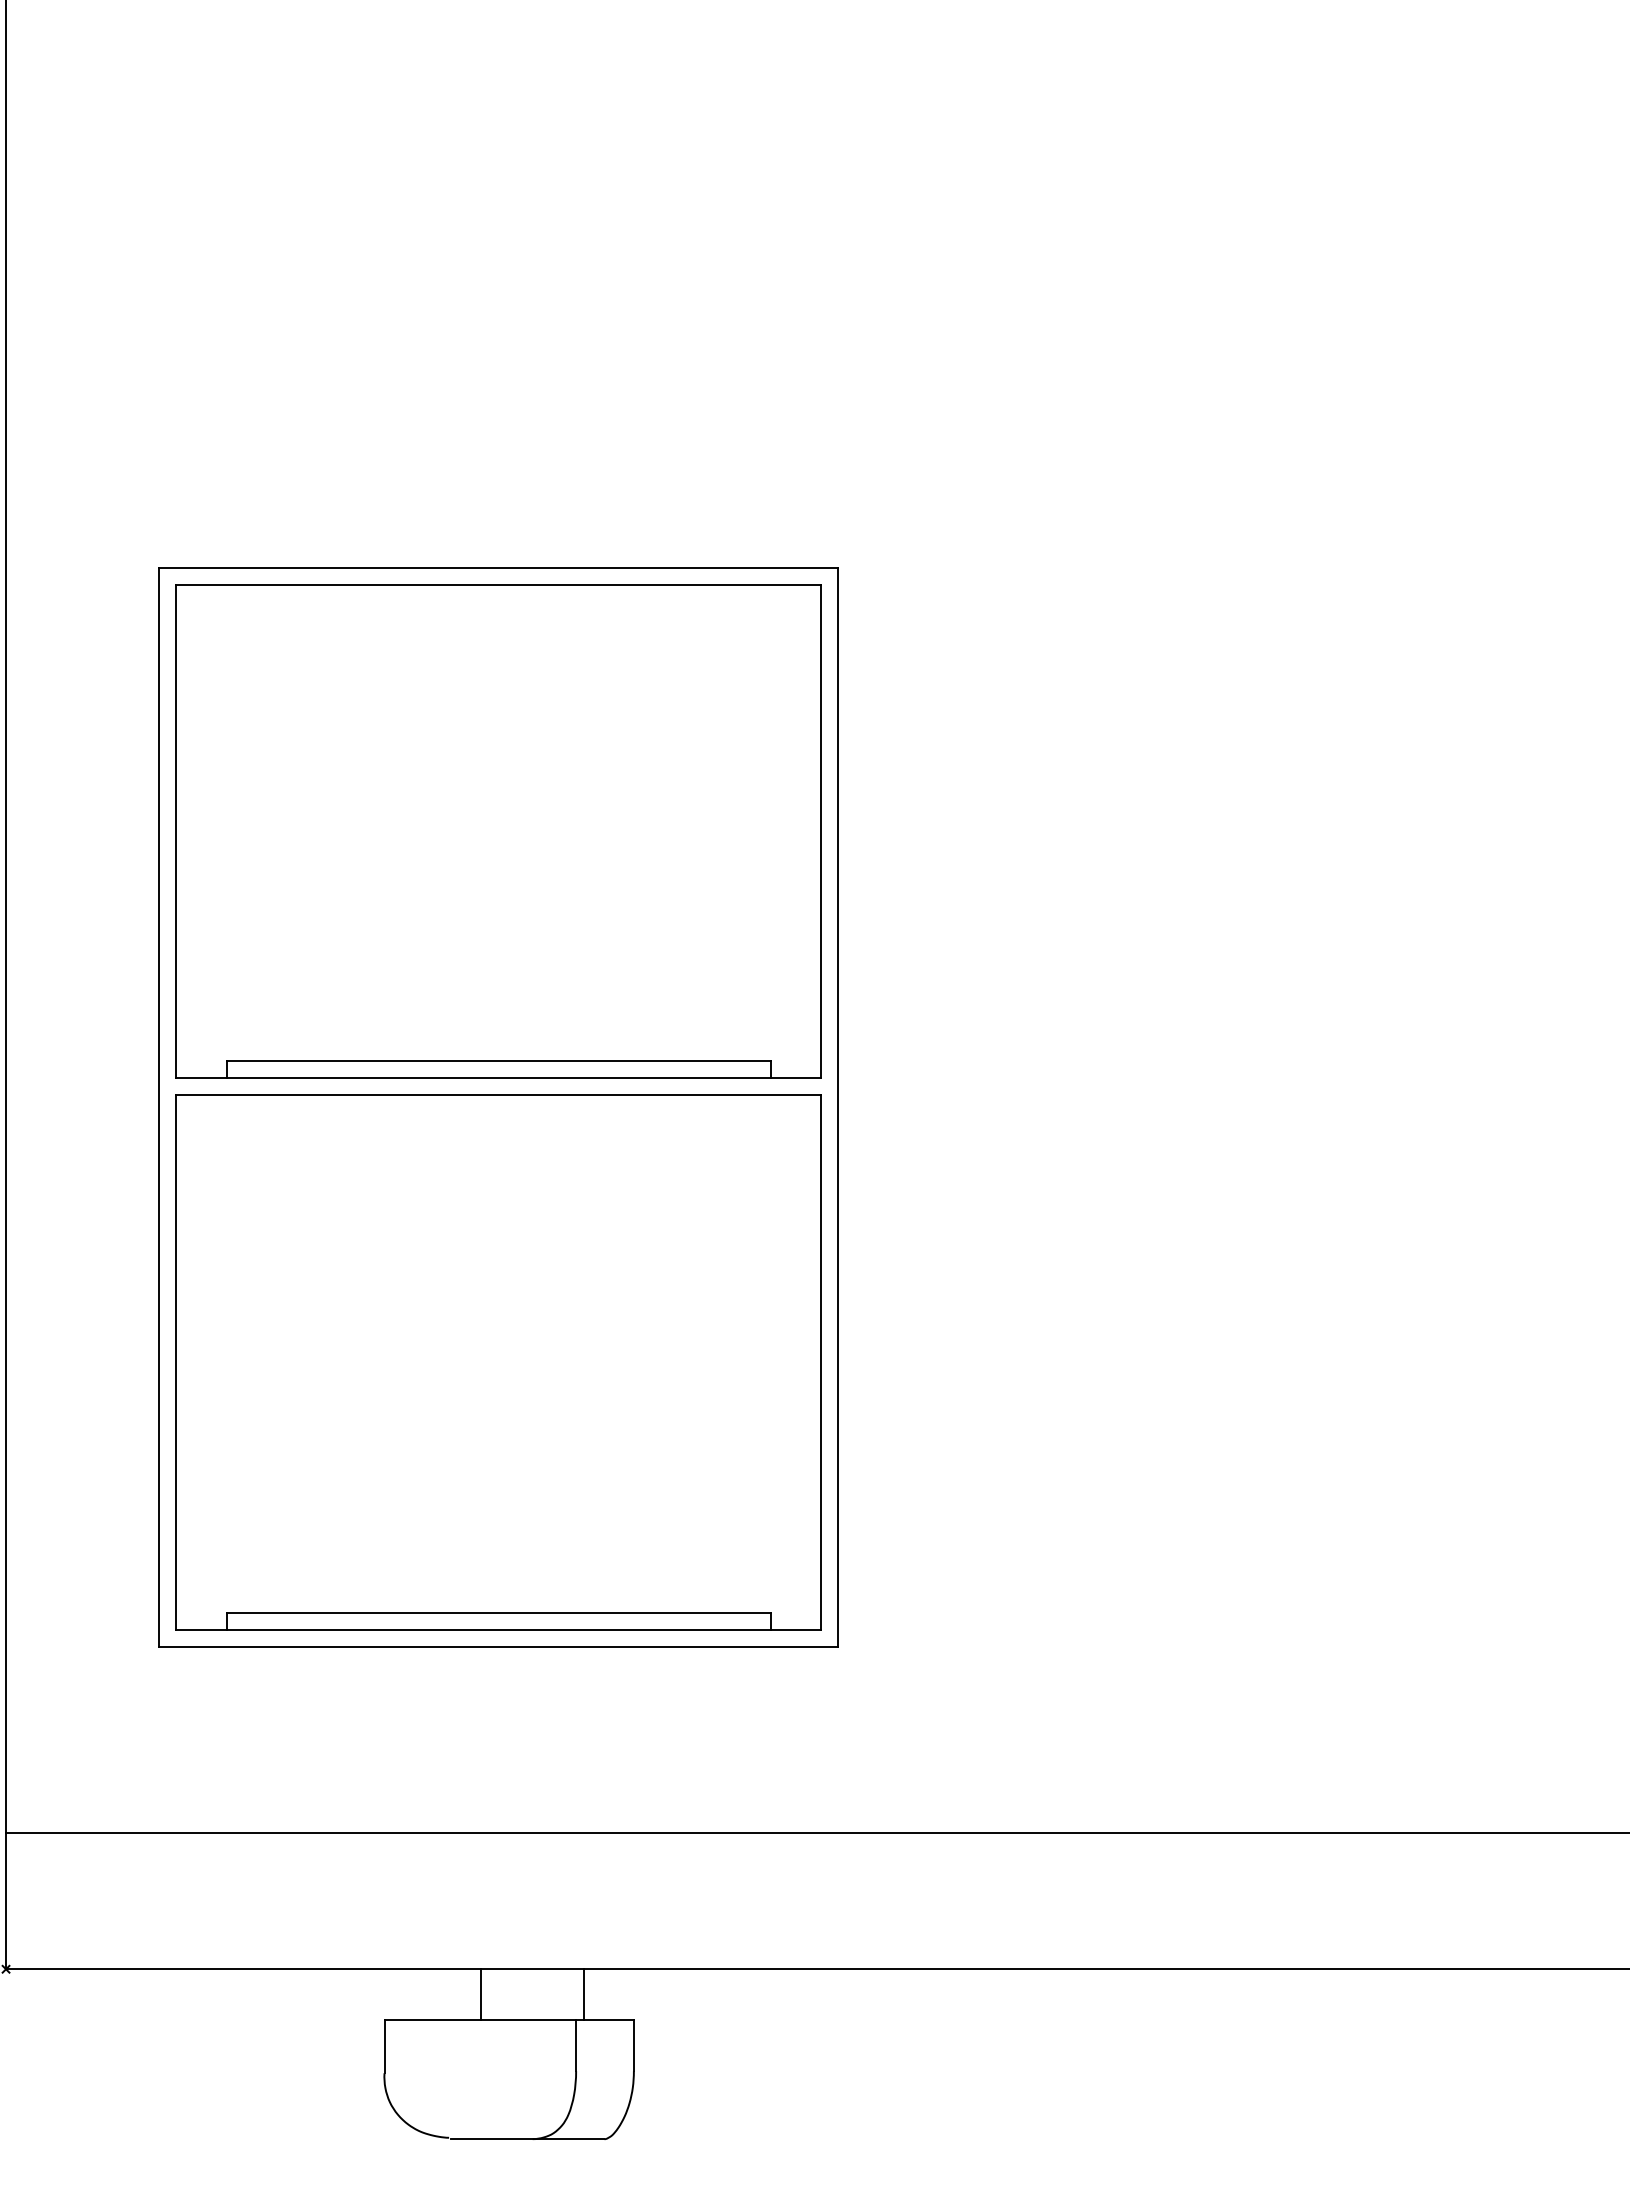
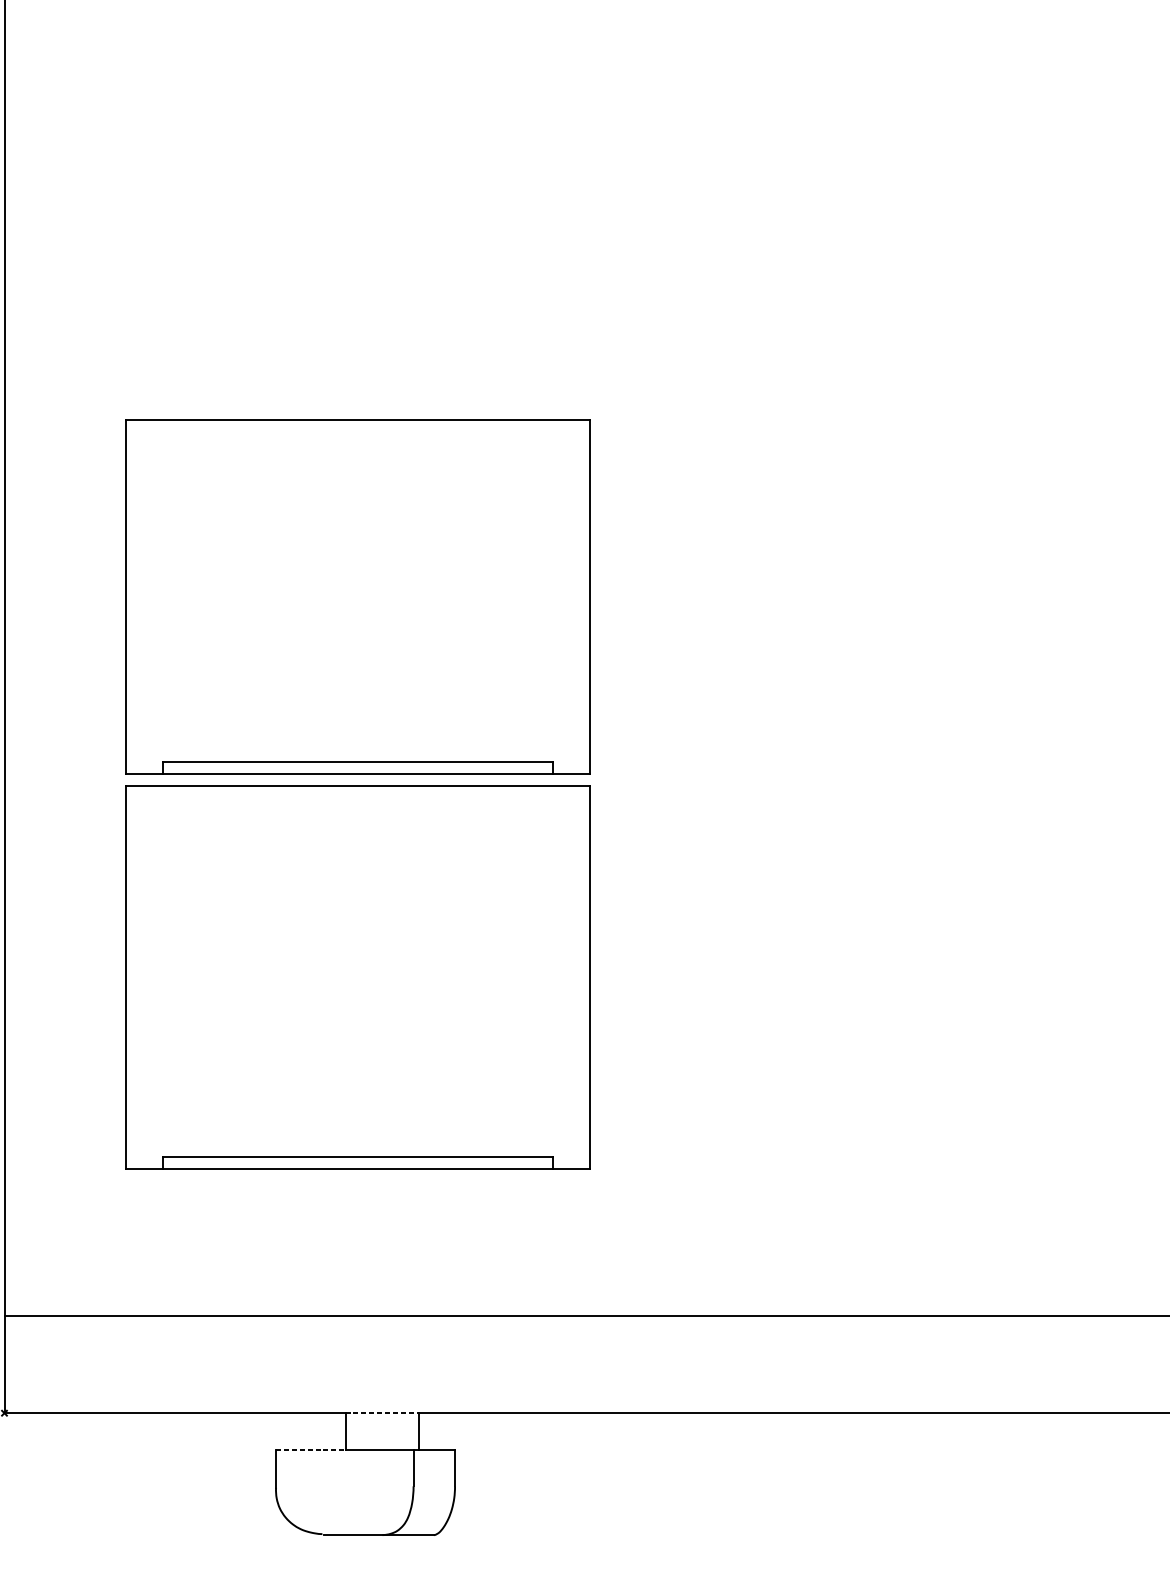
part: (498, 1107) -> (357, 794), removed
line: (533, 1969) -> (382, 1413), solid -> dashed
line: (433, 2020) -> (311, 1449), solid -> dashed

